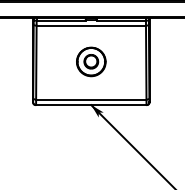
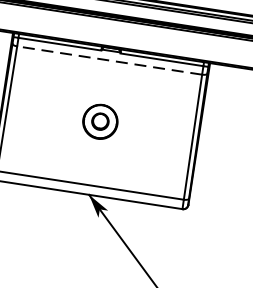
line: (91, 25) -> (110, 60), solid -> dashed
part: (91, 61) -> (100, 121), size x0.7

